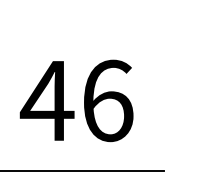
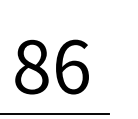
text: (47, 100) -> (31, 66), 46 -> 86

